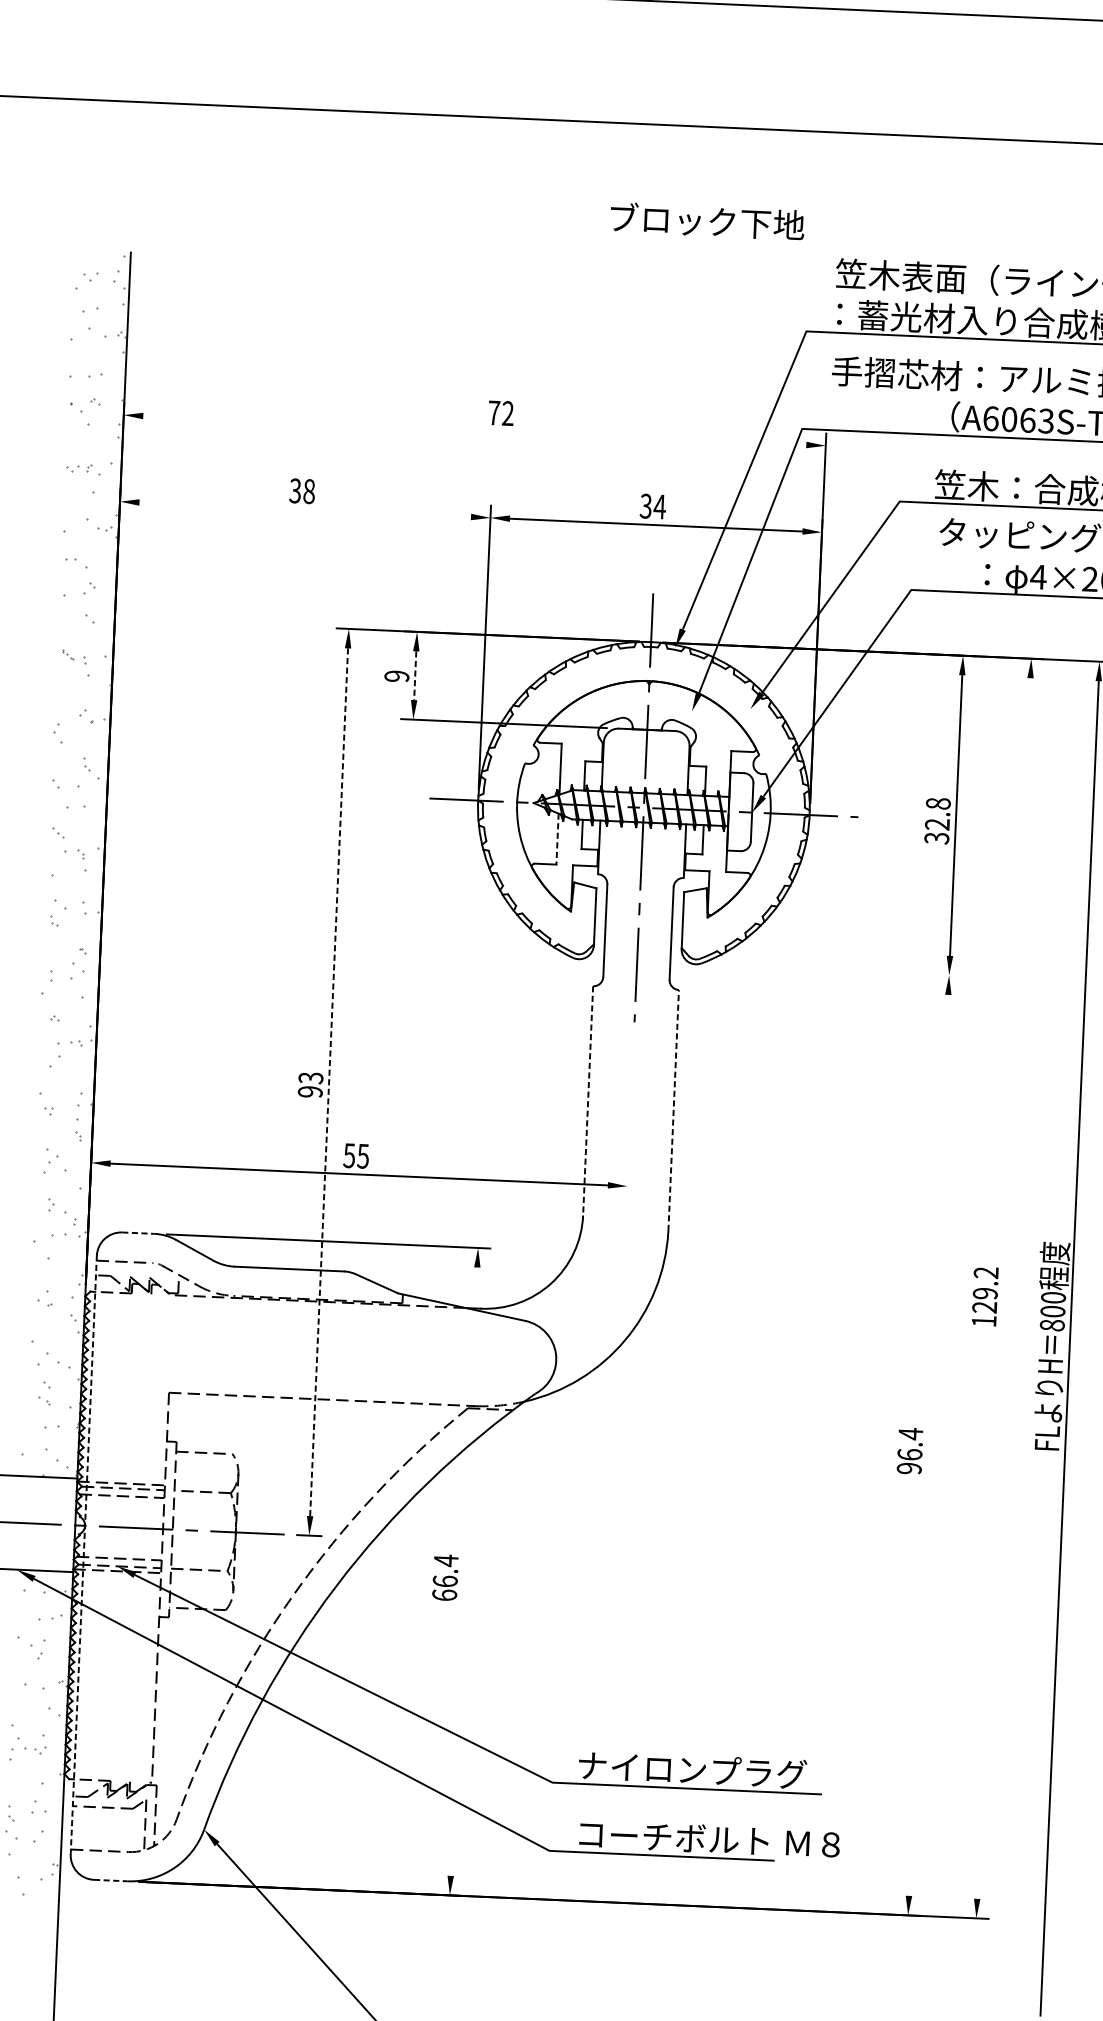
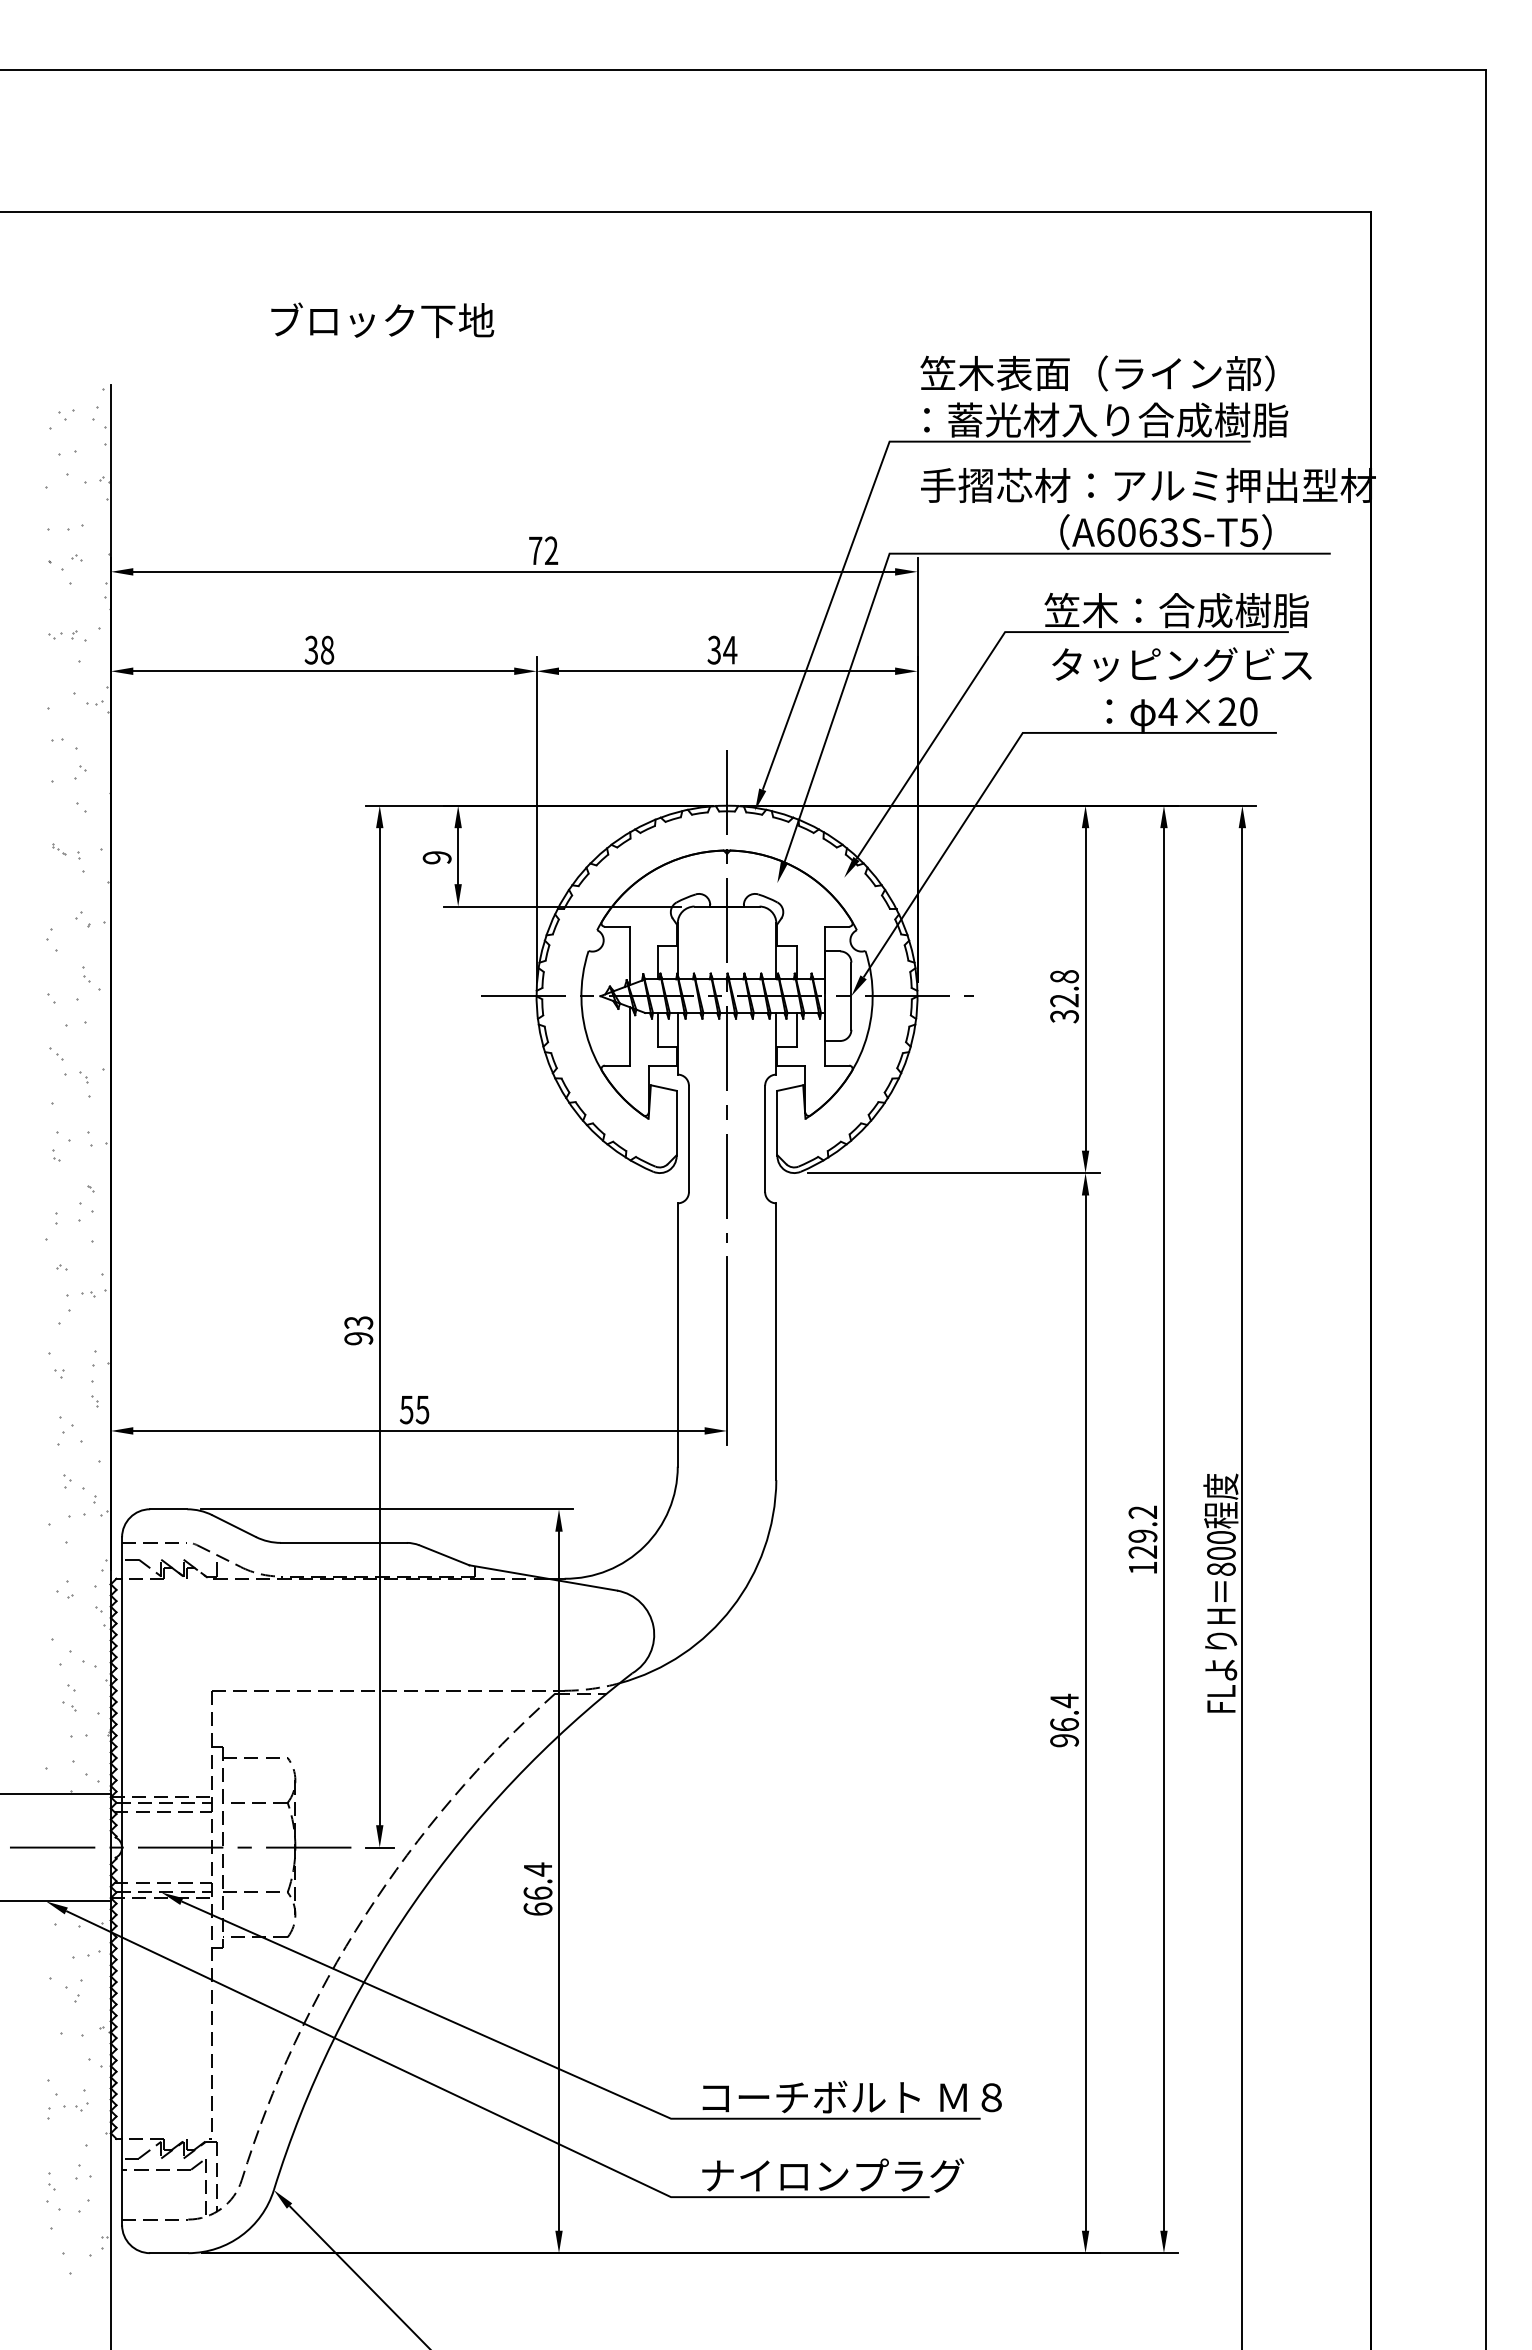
text: (707, 221) -> (382, 320), moved
line: (475, 430) -> (514, 571), added
line: (305, 509) -> (323, 671), added
line: (415, 676) -> (458, 856), dashed -> solid
line: (557, 839) -> (629, 1036), dashed -> solid
line: (834, 970) -> (953, 1173), added
line: (328, 1082) -> (379, 1326), dashed -> solid
line: (587, 1101) -> (677, 1335), dashed -> solid
line: (673, 1110) -> (776, 1341), dashed -> solid
line: (630, 1116) -> (727, 1350), added
line: (138, 1233) -> (168, 1509), dashed -> solid
line: (1003, 1288) -> (1163, 1529), added
line: (928, 1444) -> (1085, 1712), added
line: (84, 1554) -> (122, 1880), dashed -> solid
line: (464, 1571) -> (559, 1880), added
text: (709, 1770) -> (850, 2096), ナイロンプラグ -> コーチボルト Ｍ８
text: (708, 1838) -> (852, 2175), コーチボルト Ｍ８ -> ナイロンプラグ
line: (110, 1880) -> (169, 2253), dashed -> solid

